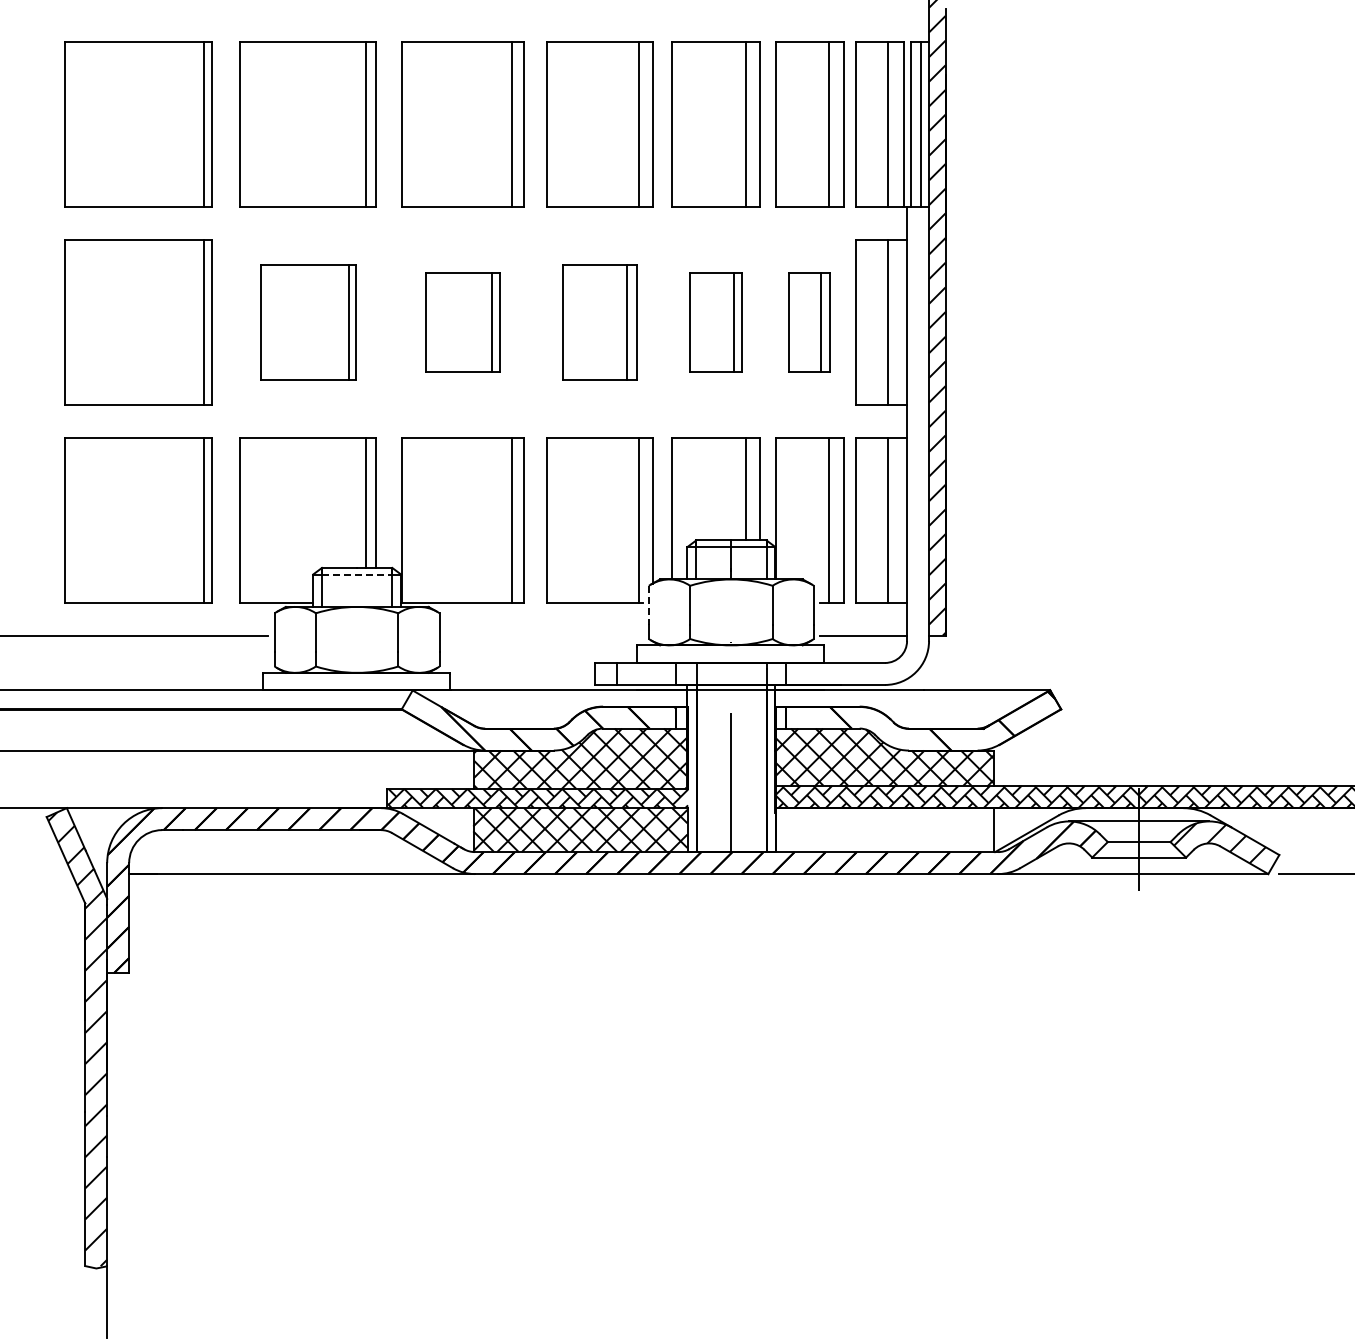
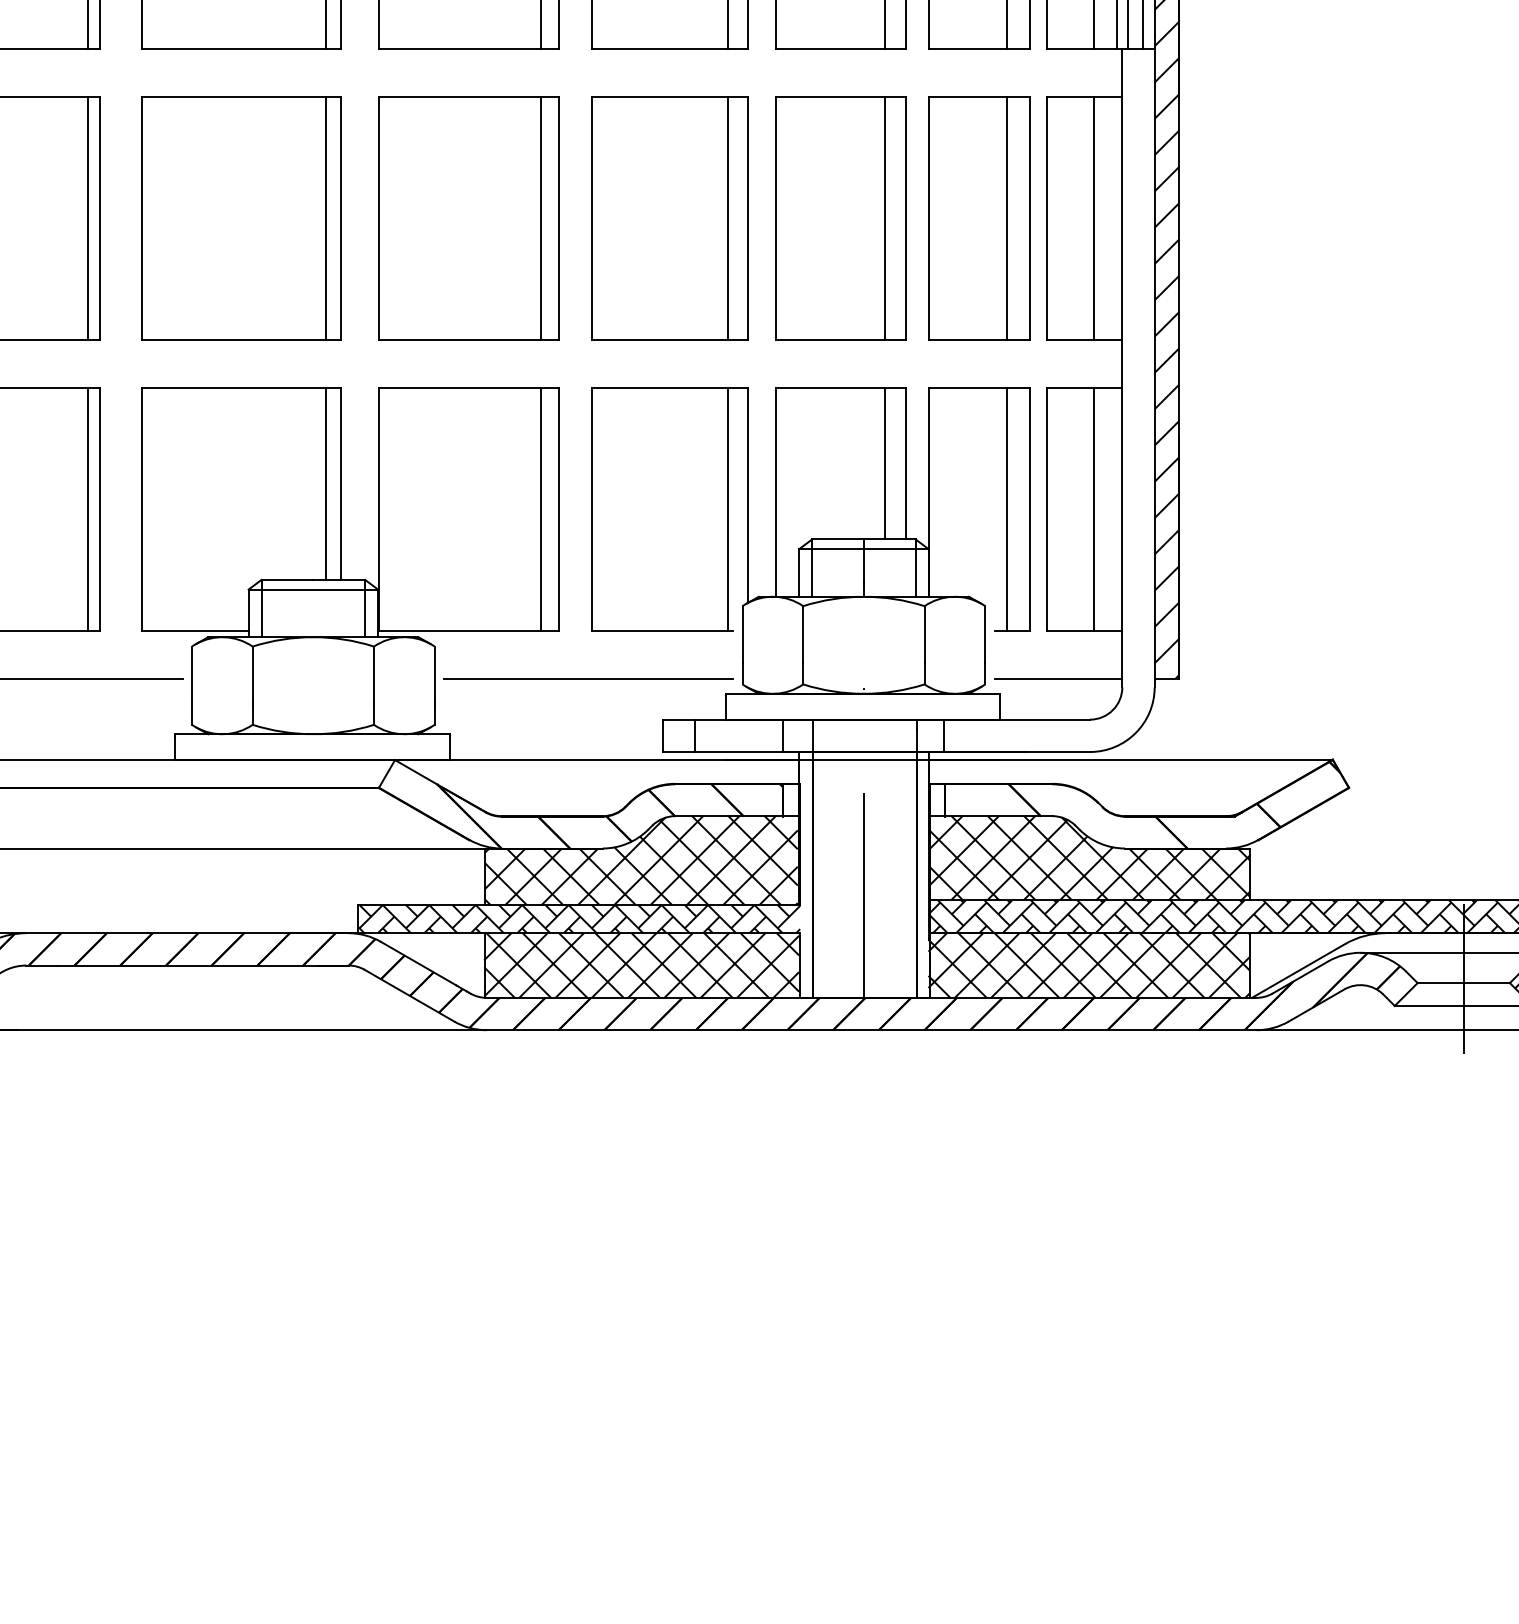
part: (307, 322) -> (240, 218), size x1.43
part: (462, 322) -> (468, 218), size x1.67
part: (599, 322) -> (669, 218), size x1.43
part: (715, 322) -> (840, 218), size x1.67
part: (809, 322) -> (978, 218), size x1.67
line: (357, 574) -> (313, 589), dashed -> solid
line: (648, 605) -> (741, 635), dashed -> solid
line: (544, 635) -> (588, 679), added
hatch: (884, 830) -> (1089, 966), added

